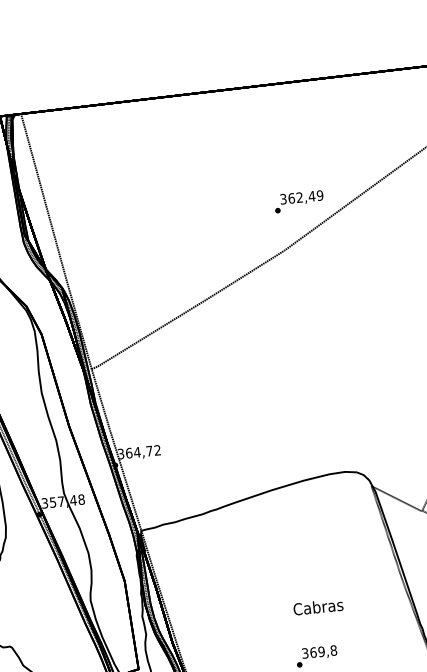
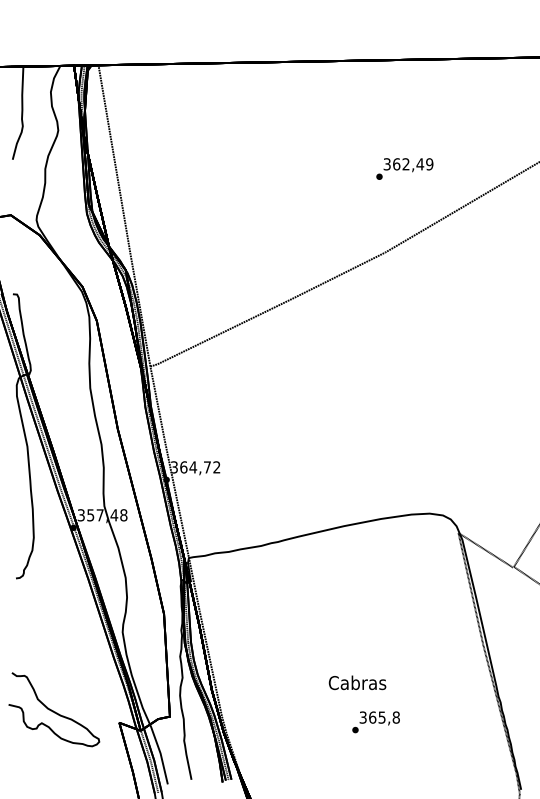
text: (298, 201) -> (404, 168), moved
text: (318, 606) -> (357, 682), moved
text: (321, 651) -> (381, 717), 369,8 -> 365,8

